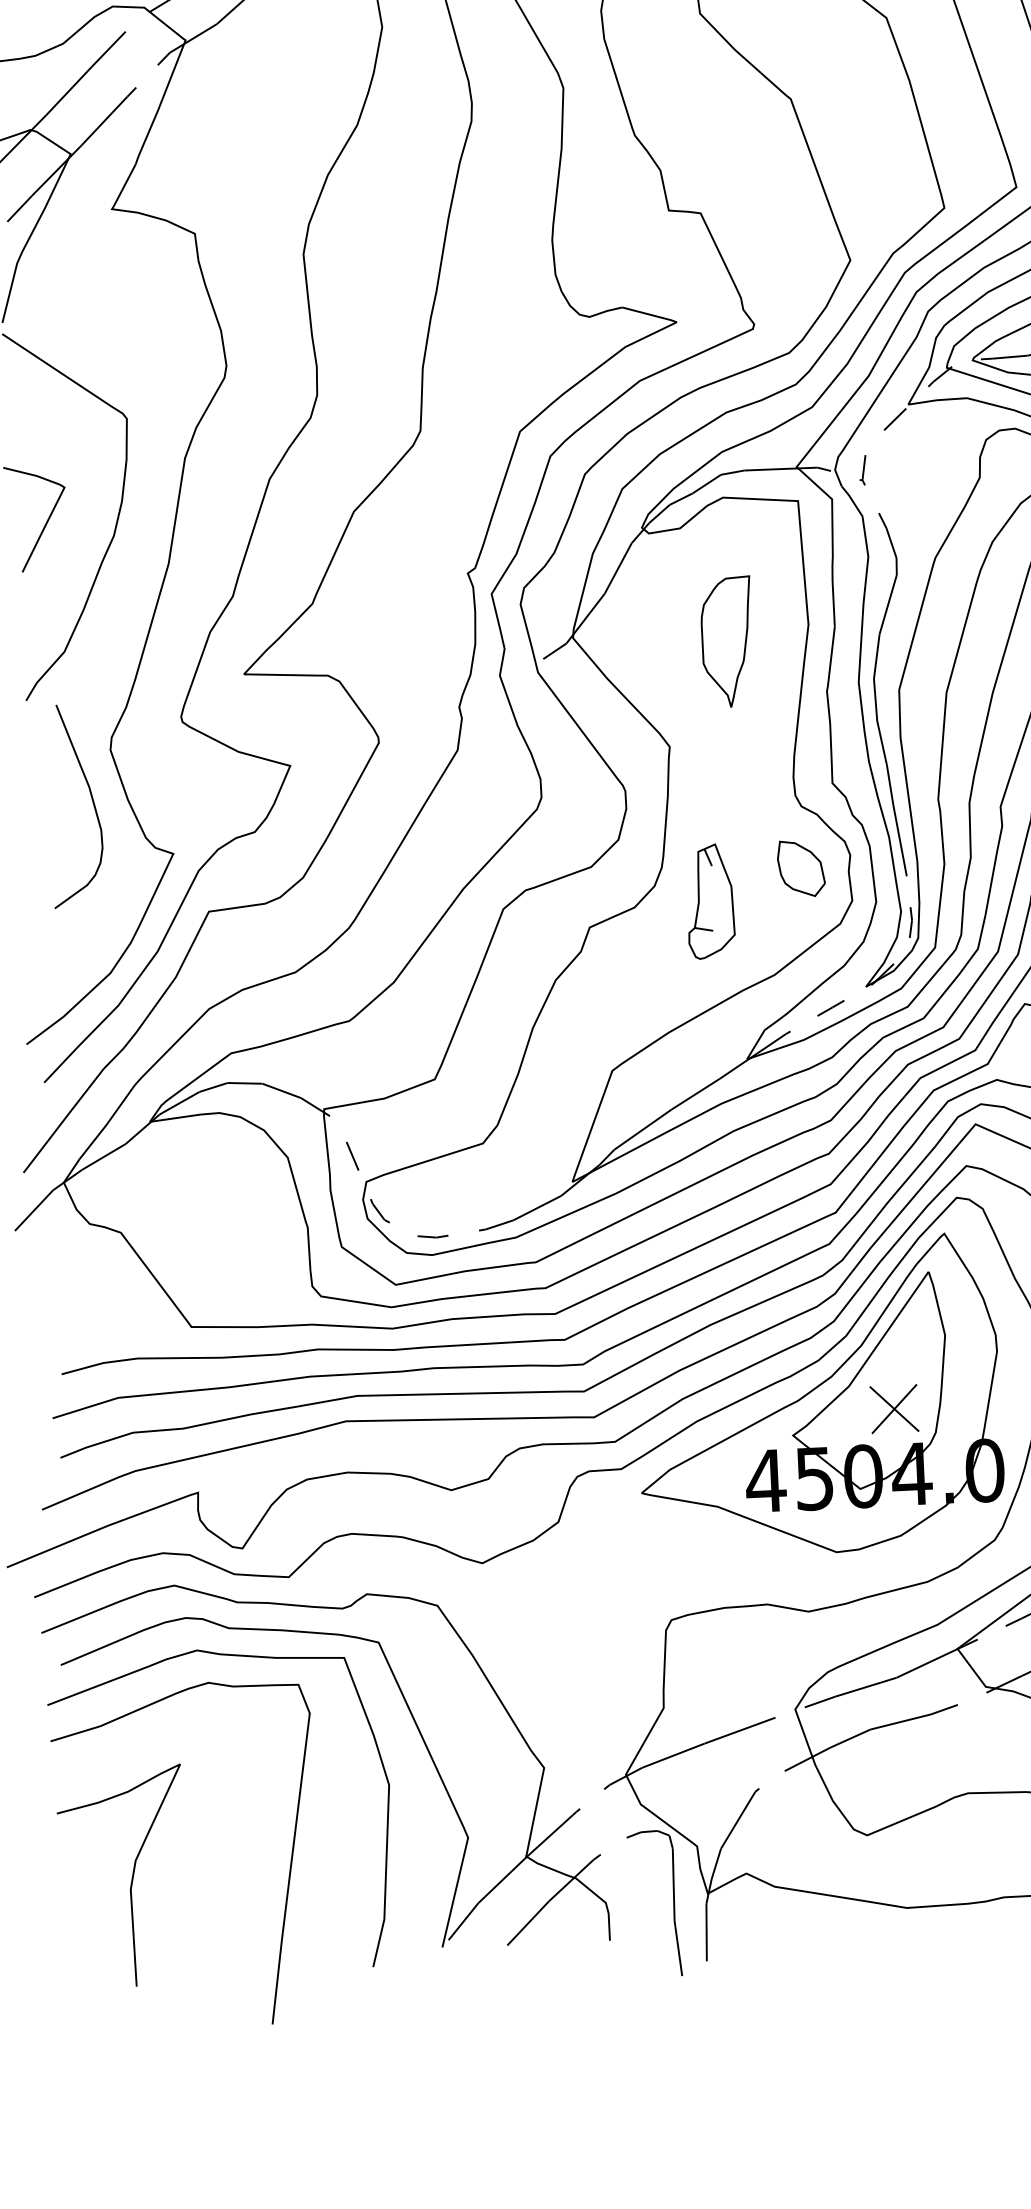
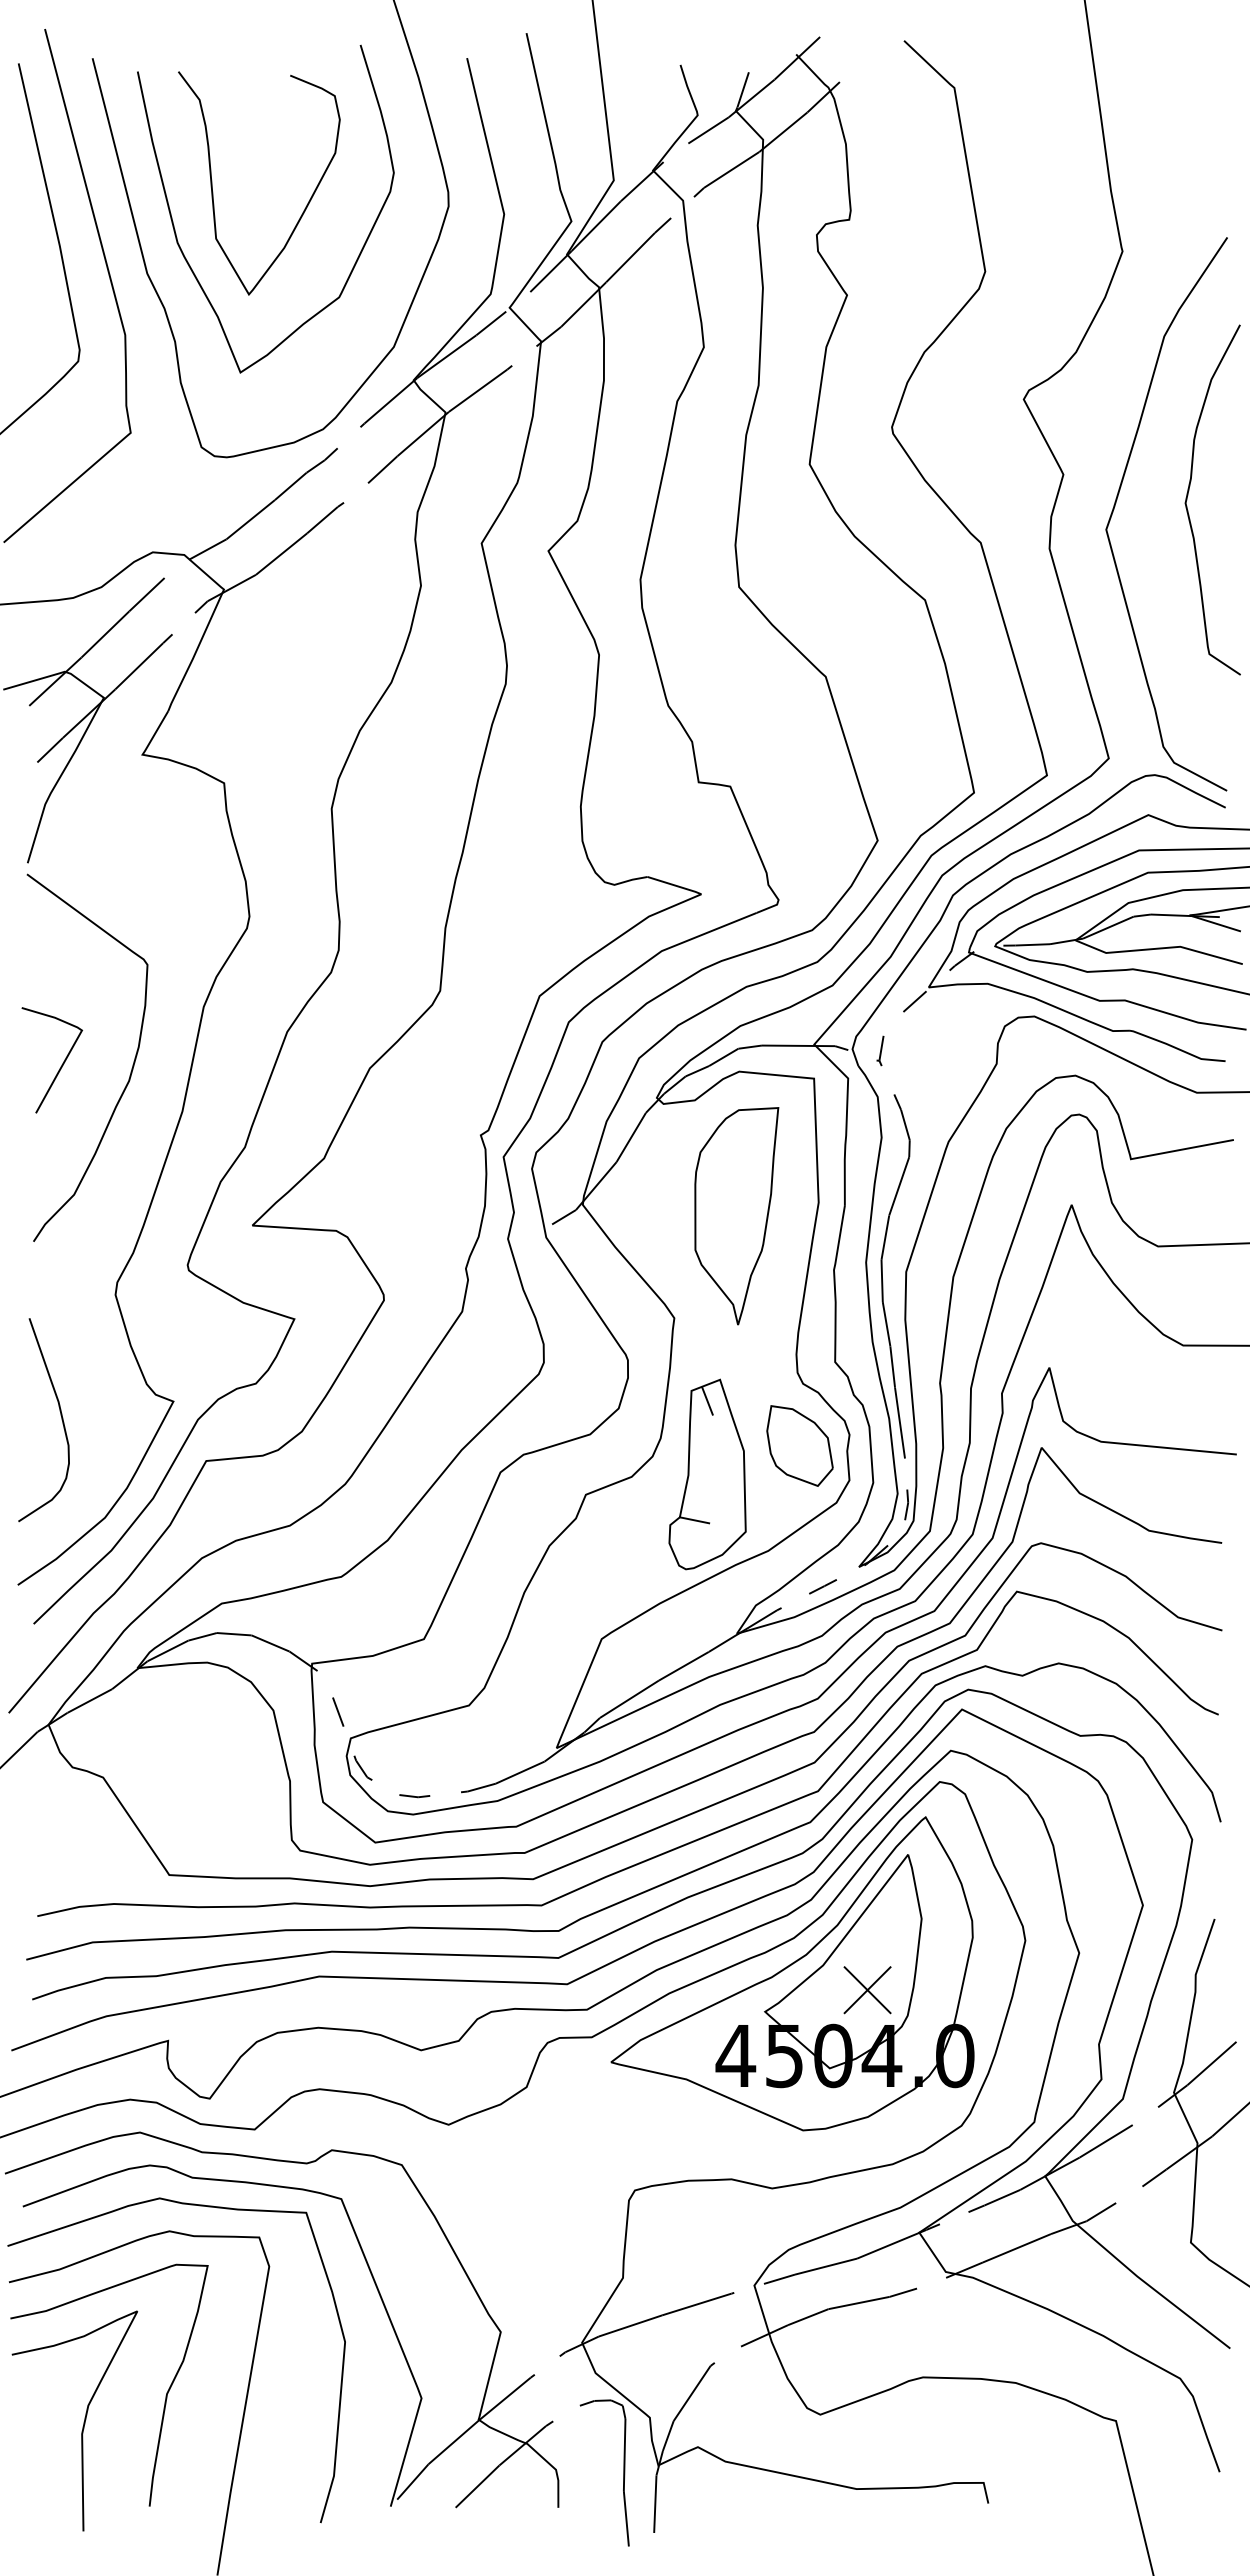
part: (727, 642) -> (736, 1216), size x1.67
curve: (91, 800) -> (60, 1415), moved
part: (800, 868) -> (799, 1445), size x1.43
part: (710, 901) -> (707, 1474), size x1.67
curve: (212, 1847) -> (165, 2395), added

